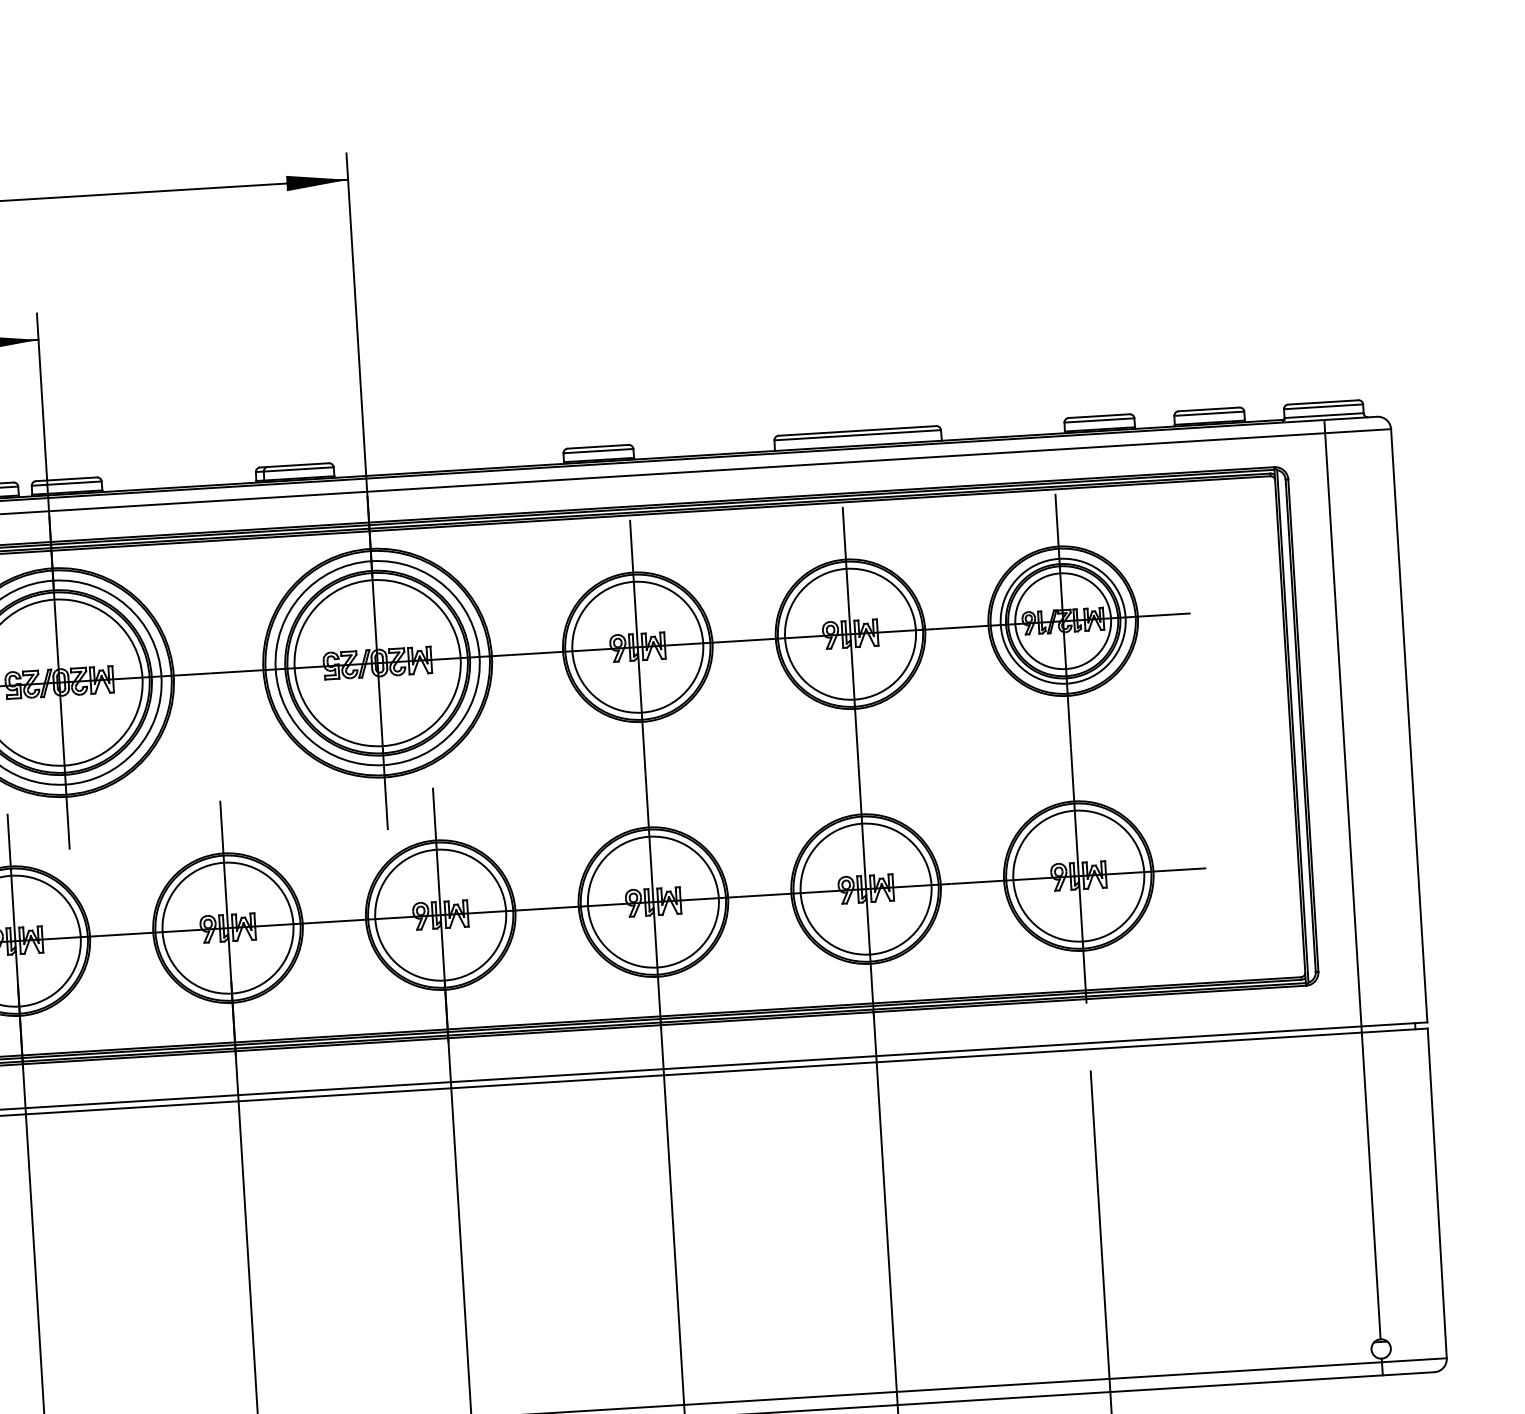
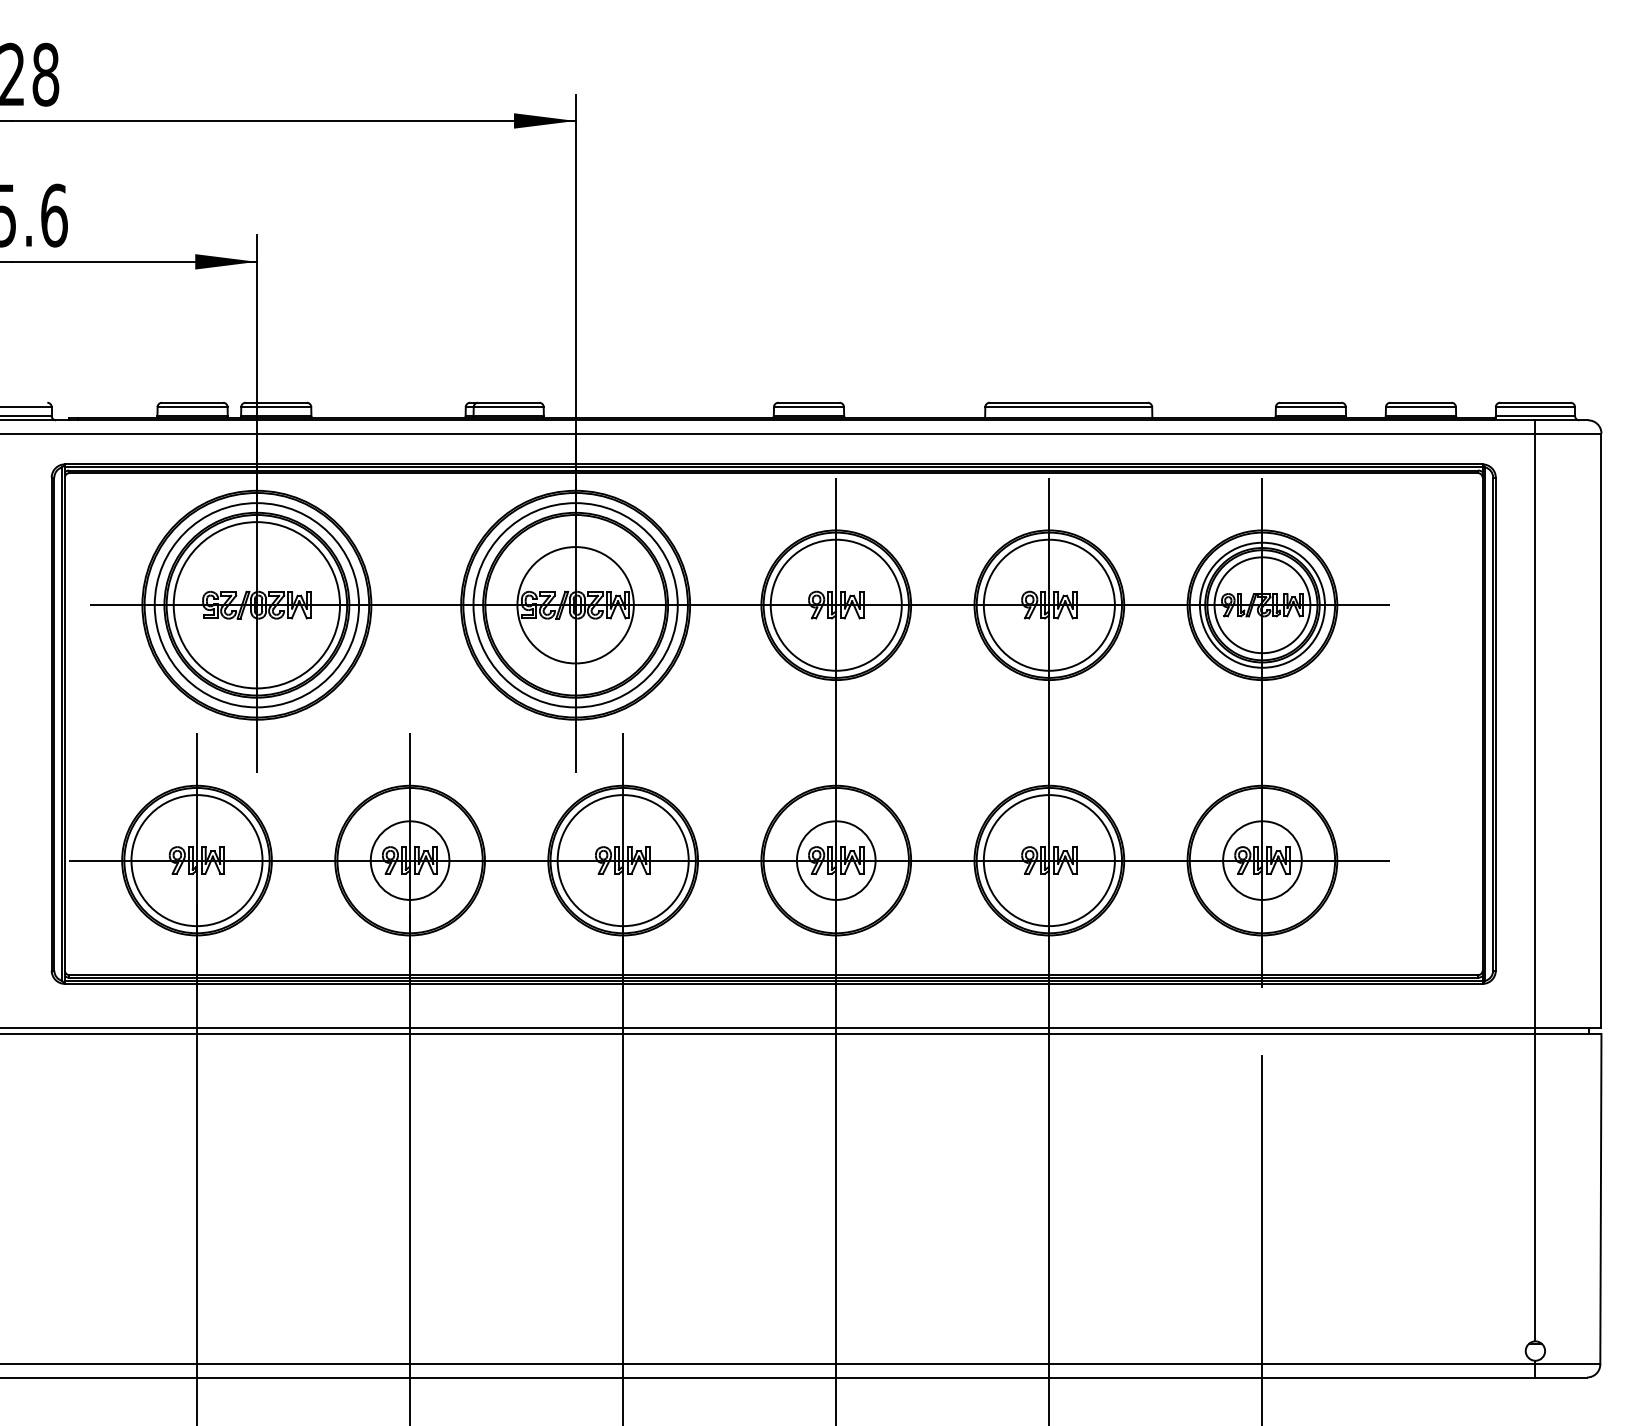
circle: (377, 663) -> (575, 605), size x0.7
circle: (1077, 876) -> (1261, 860), size x0.6
circle: (652, 902) -> (835, 860), size x0.6
circle: (227, 928) -> (409, 860), size x0.6

